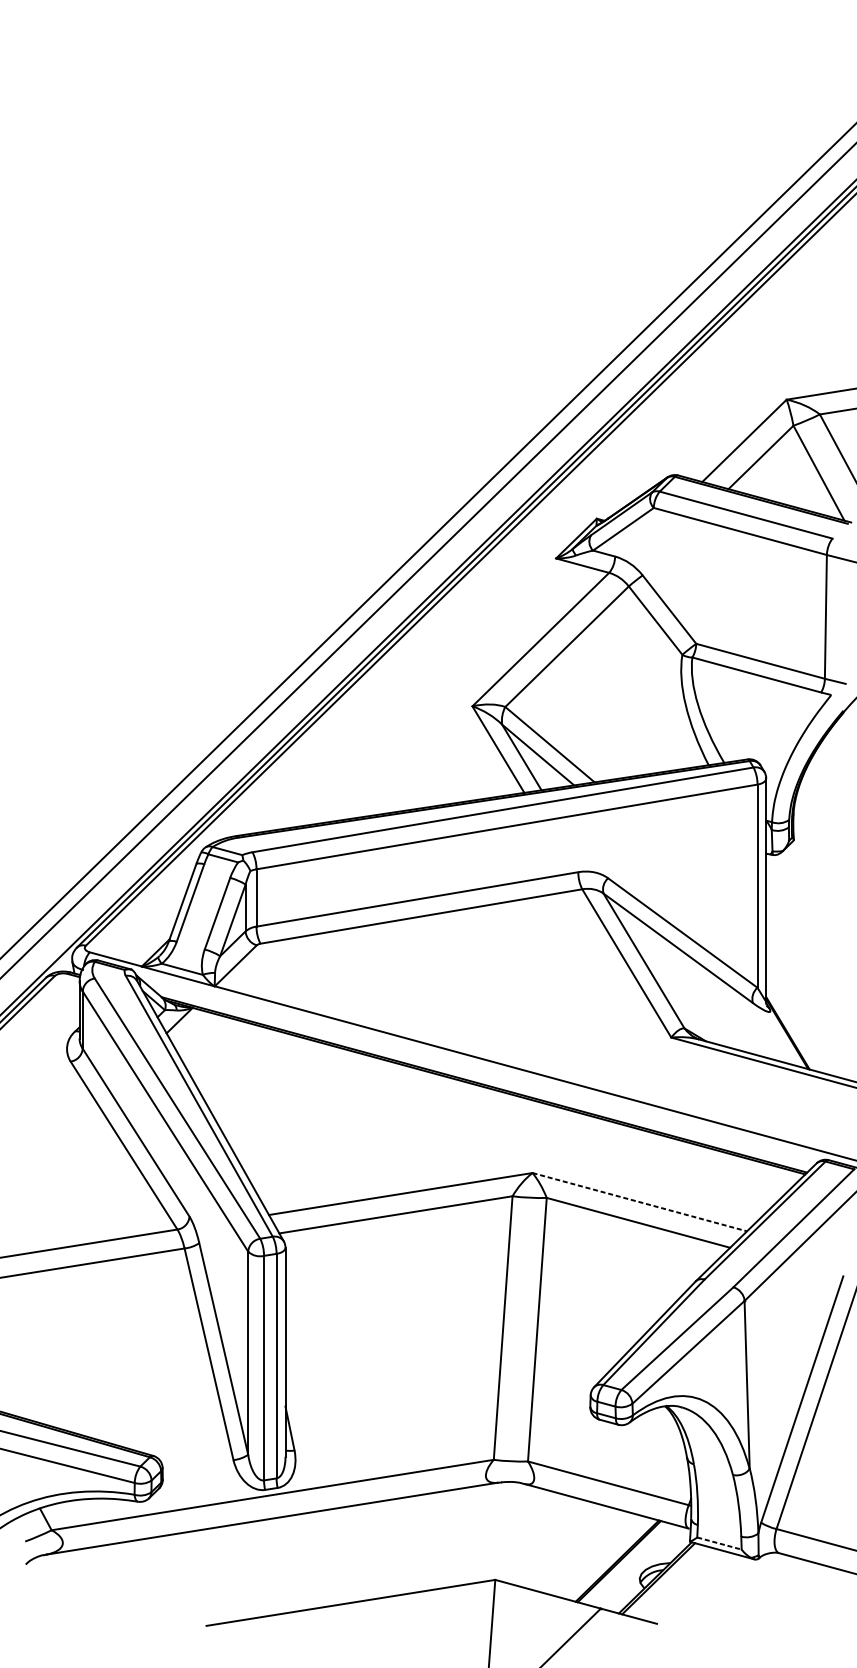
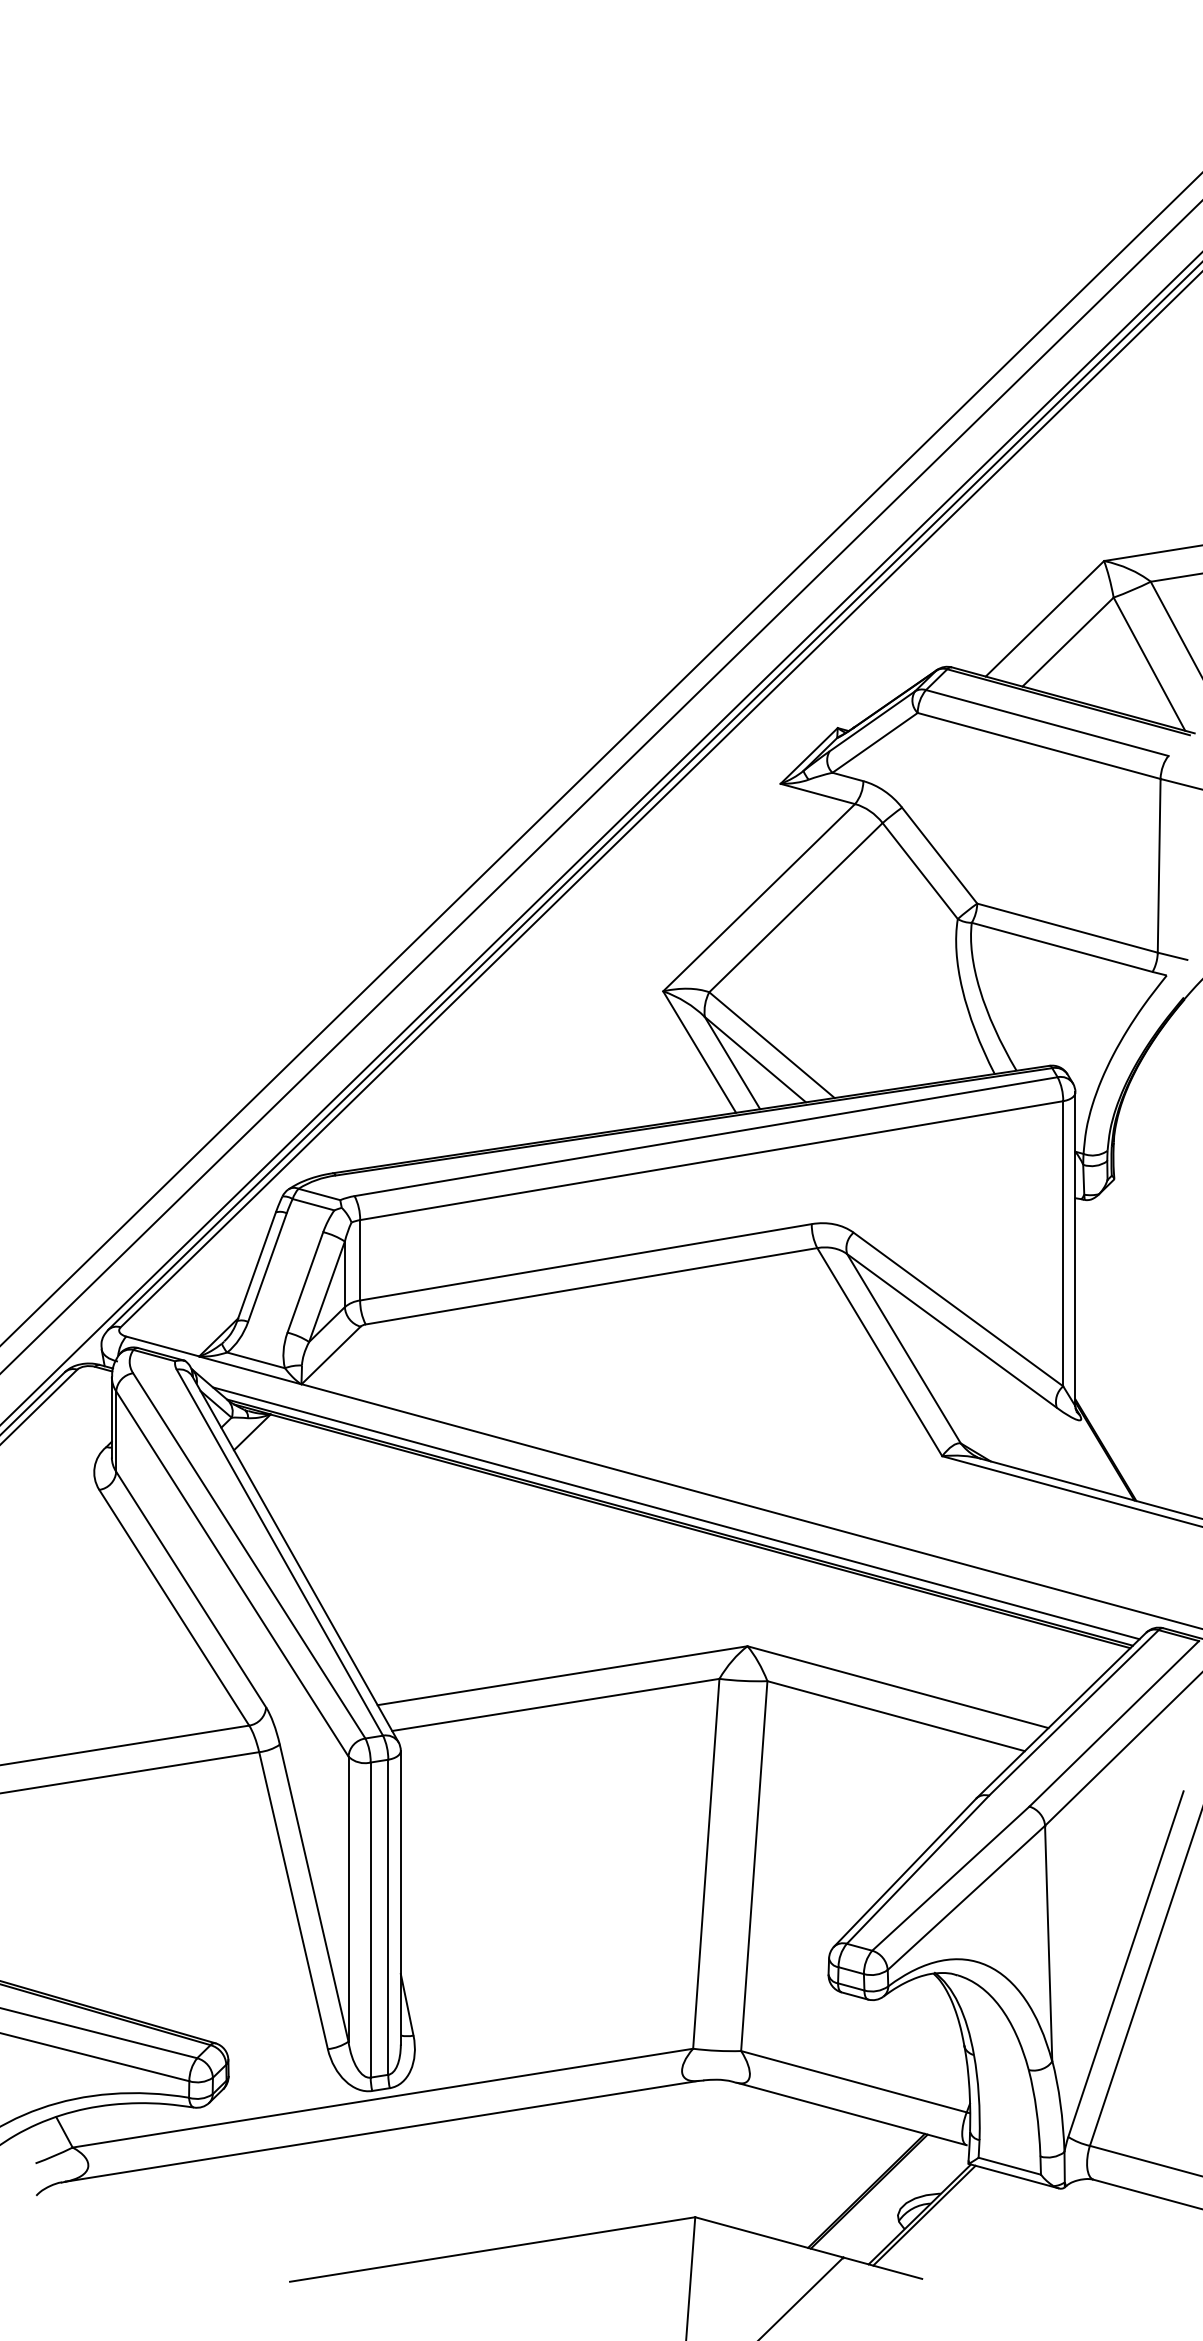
line: (481, 1078) -> (675, 1513), added
line: (640, 1202) -> (898, 1687), dashed -> solid
line: (719, 1543) -> (1010, 2166), dashed -> solid

